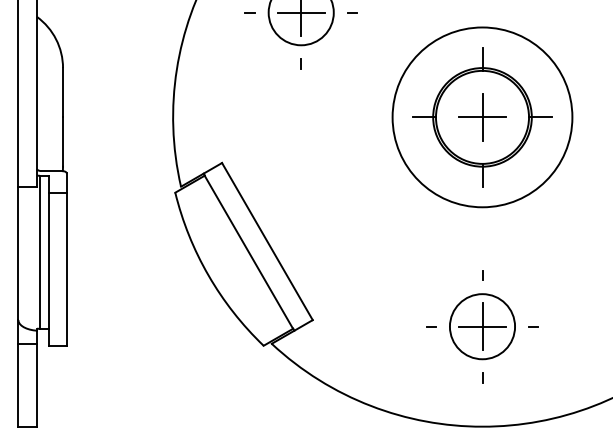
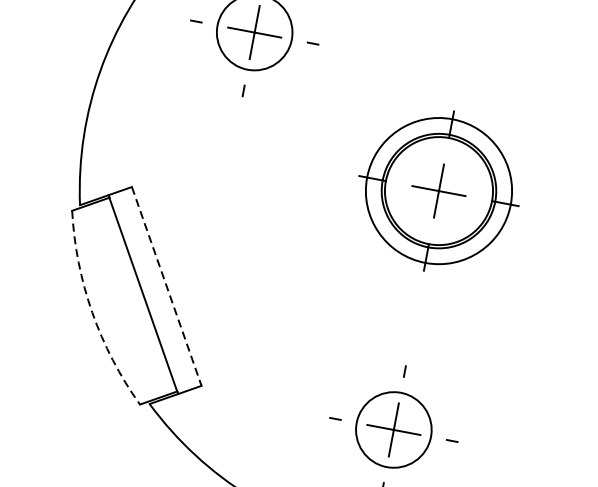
circle: (482, 117) -> (438, 191), size x0.7
line: (267, 241) -> (166, 286), solid -> dashed
arc: (208, 275) -> (92, 312), solid -> dashed

